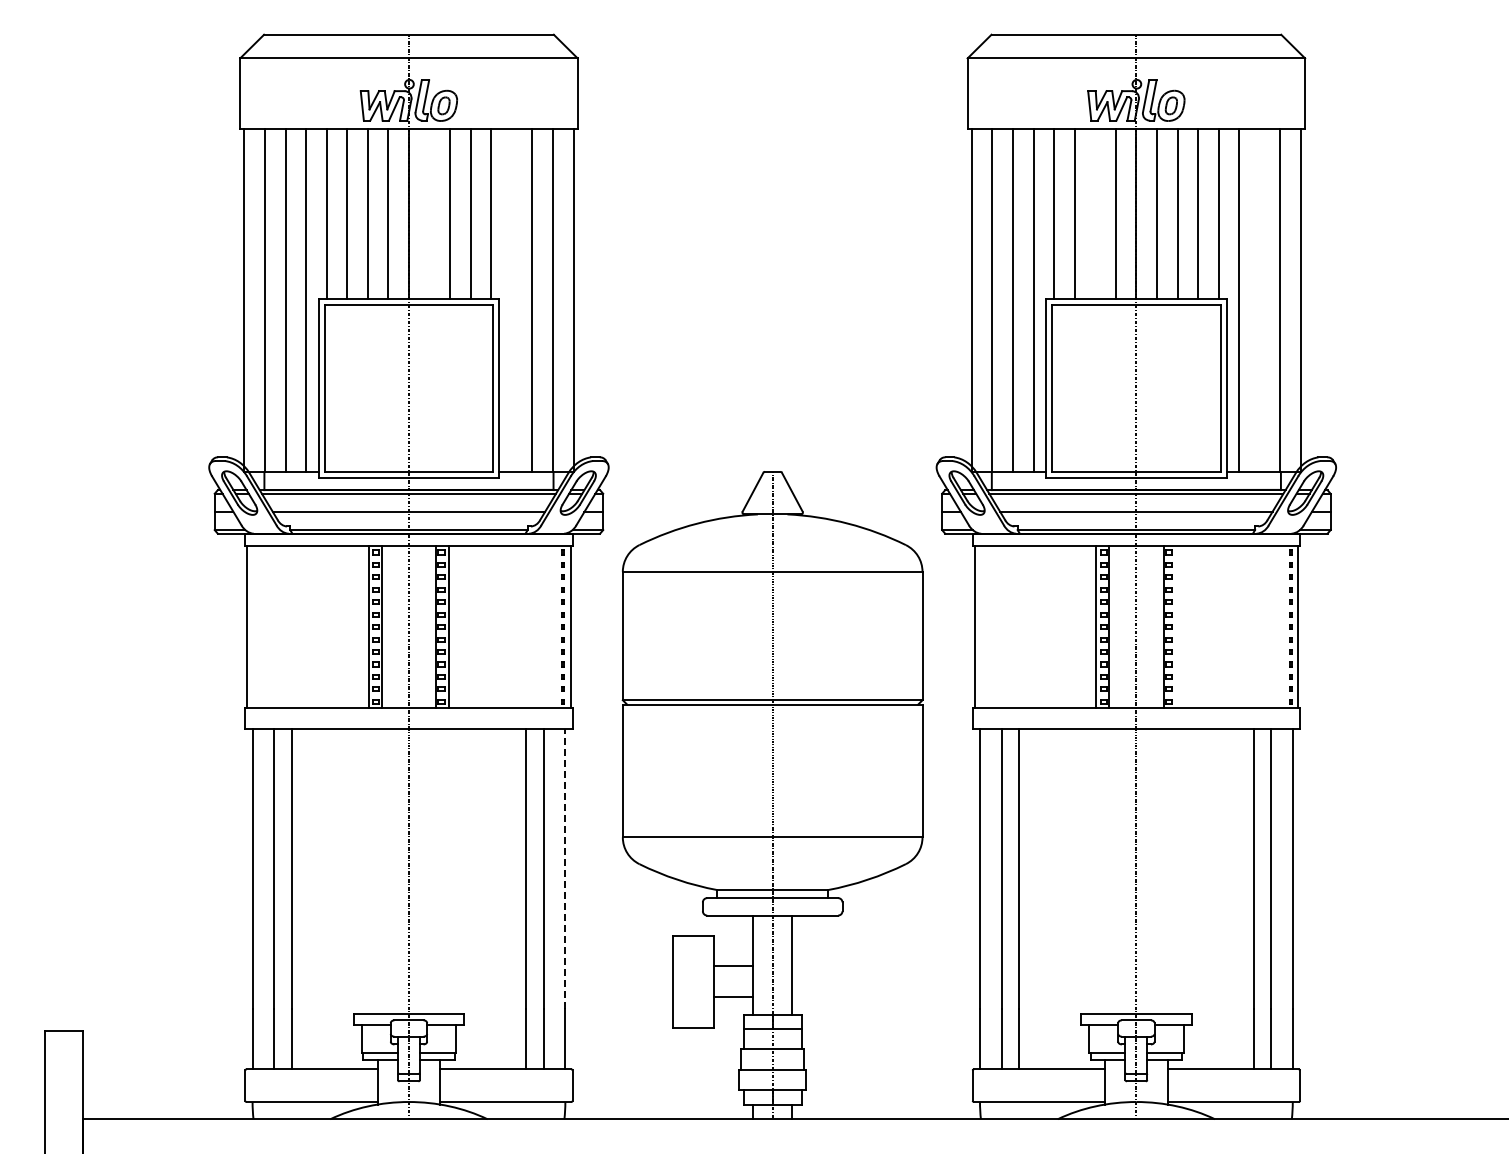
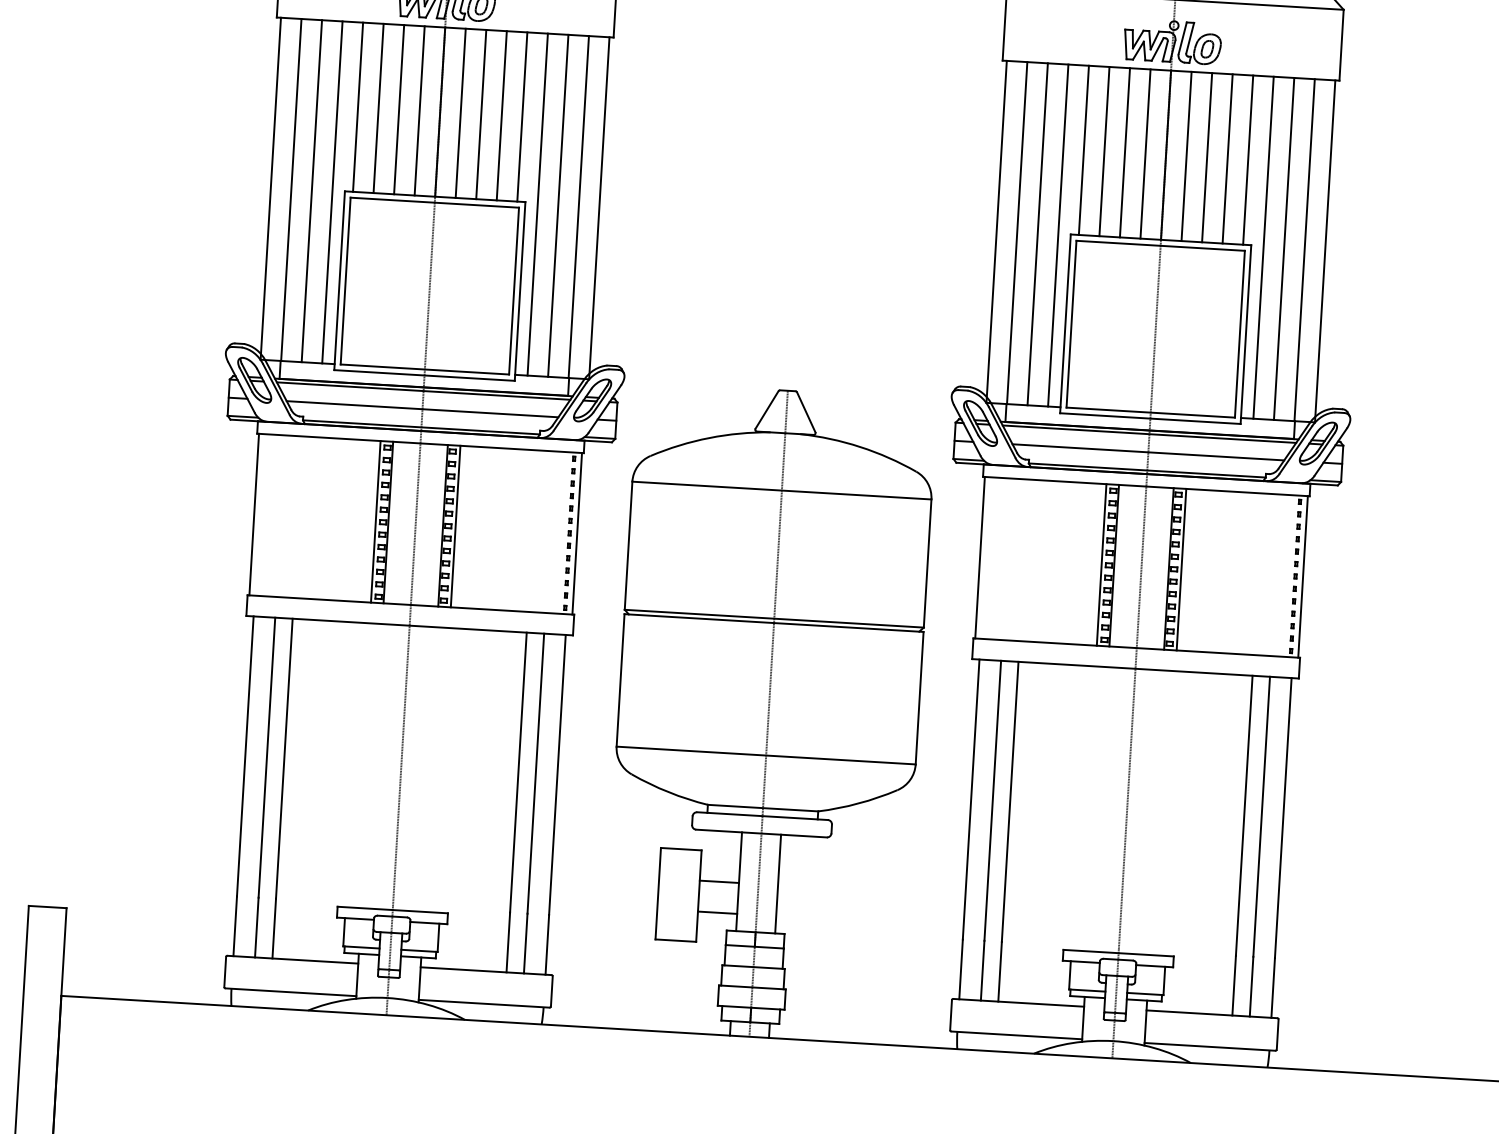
line: (429, 213) -> (460, 112), added
line: (1095, 213) -> (1125, 152), added
line: (511, 300) -> (537, 204), added
line: (1259, 300) -> (1283, 248), added
line: (1176, 627) -> (1181, 570), added
line: (565, 868) -> (557, 774), dashed -> solid

